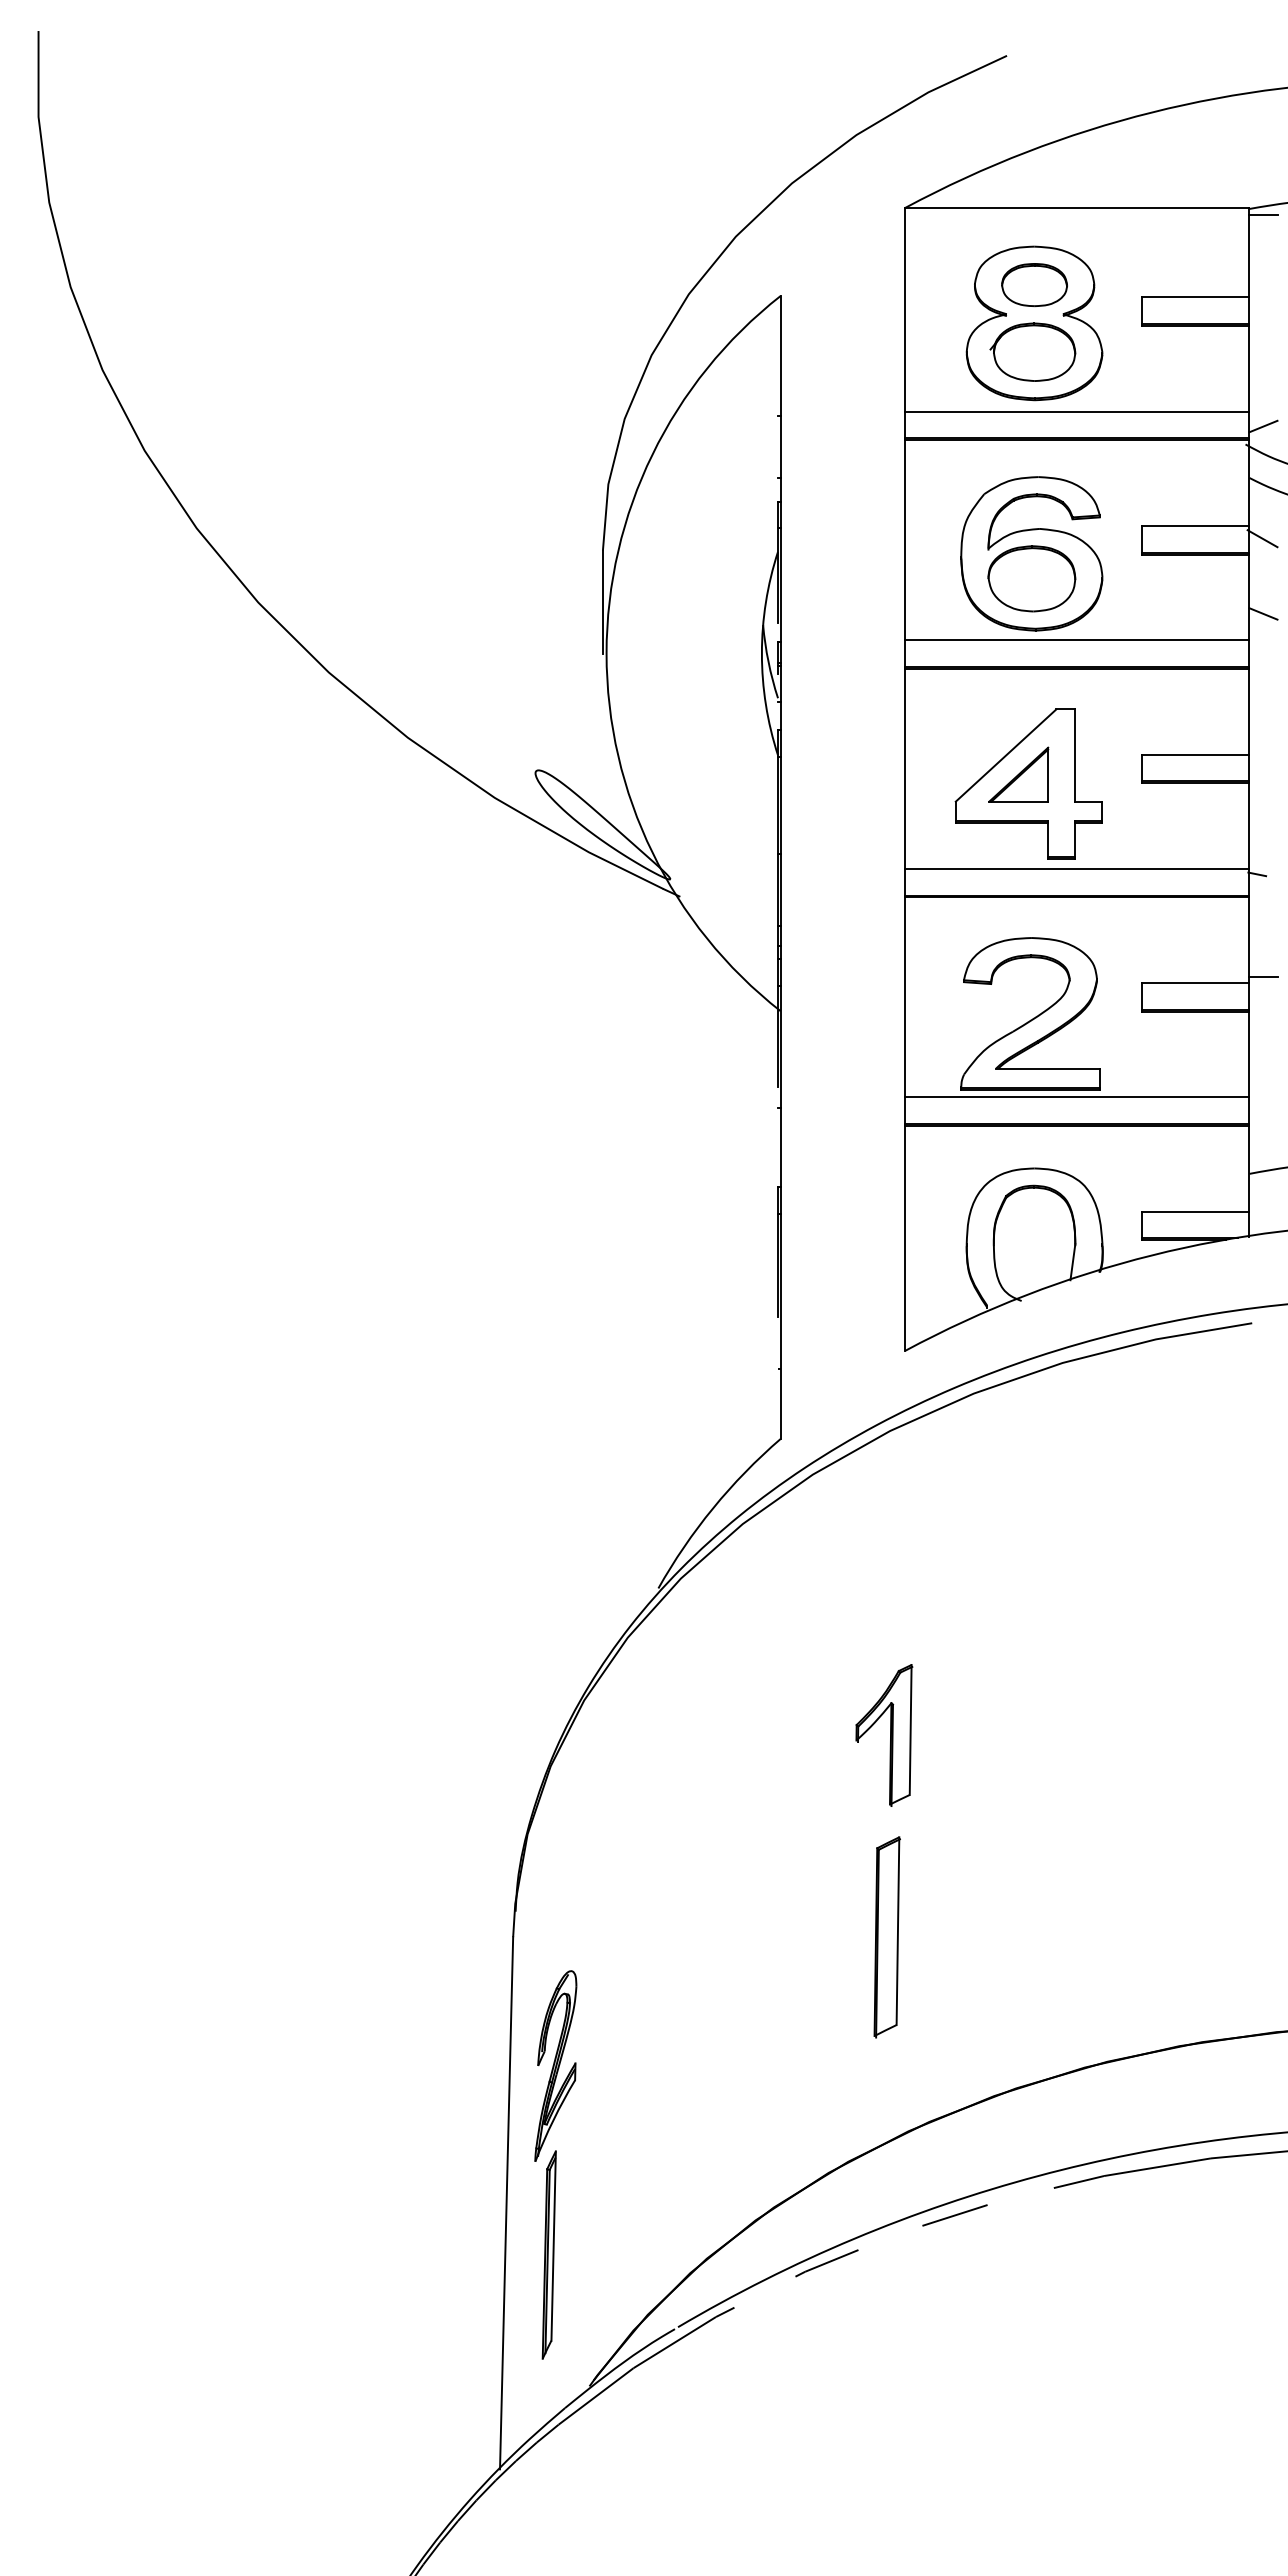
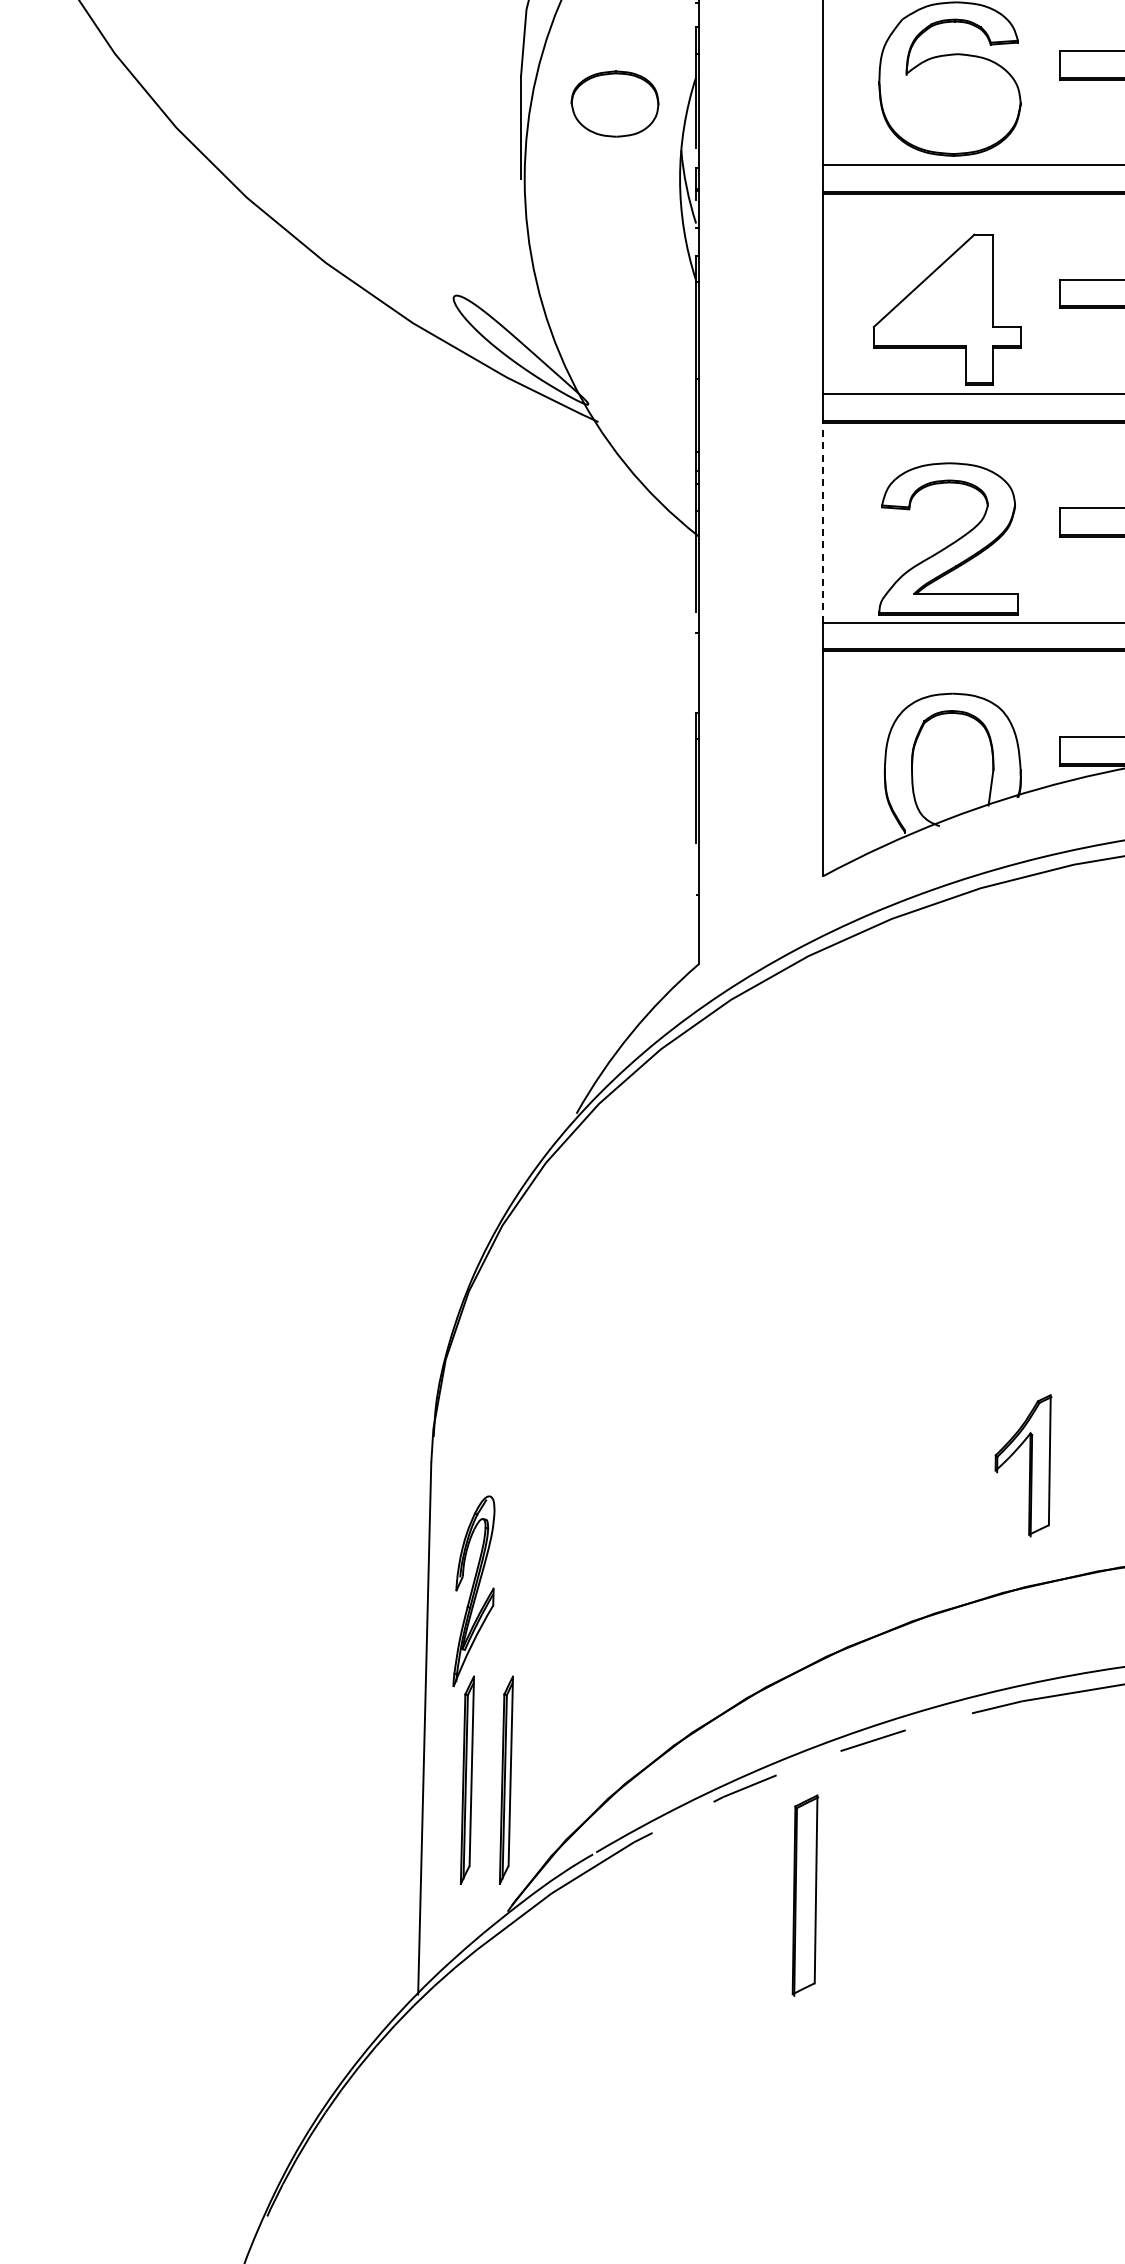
part: (1031, 578) -> (614, 103), moved
part: (1018, 774) -> (936, 299), removed
line: (905, 996) -> (823, 521), solid -> dashed
part: (884, 1735) -> (1023, 1465), moved
part: (886, 1937) -> (804, 1895), moved
part: (587, 2254) -> (505, 1779), added

